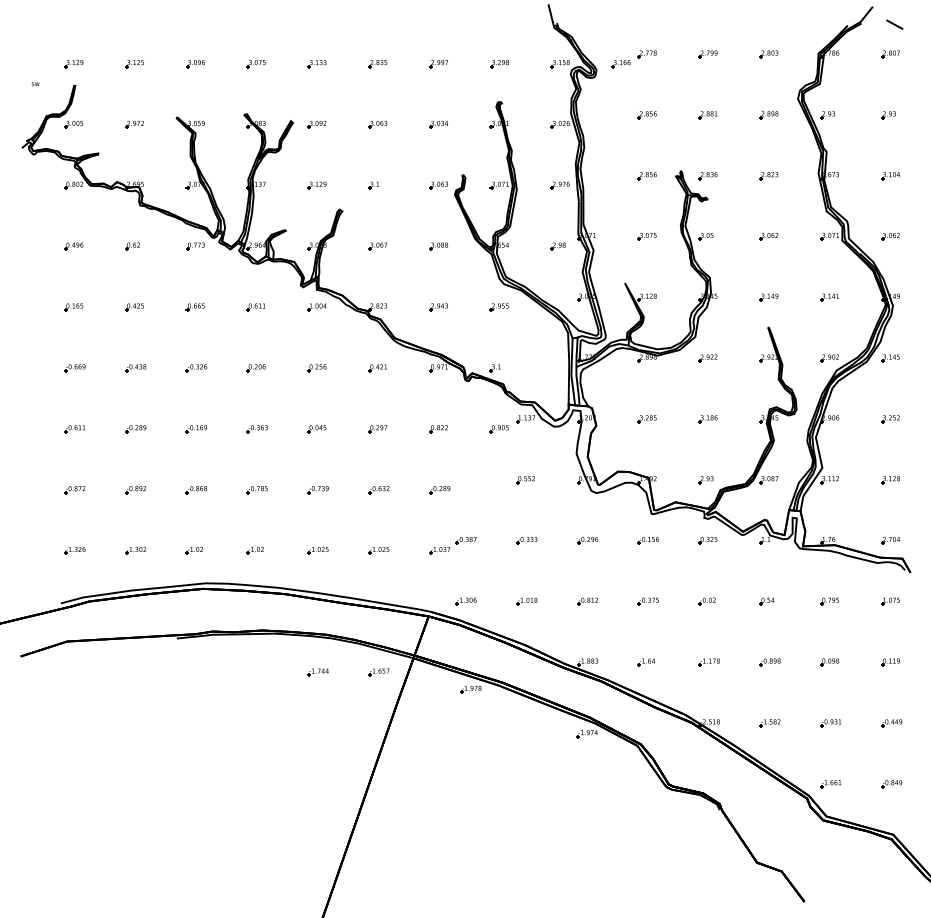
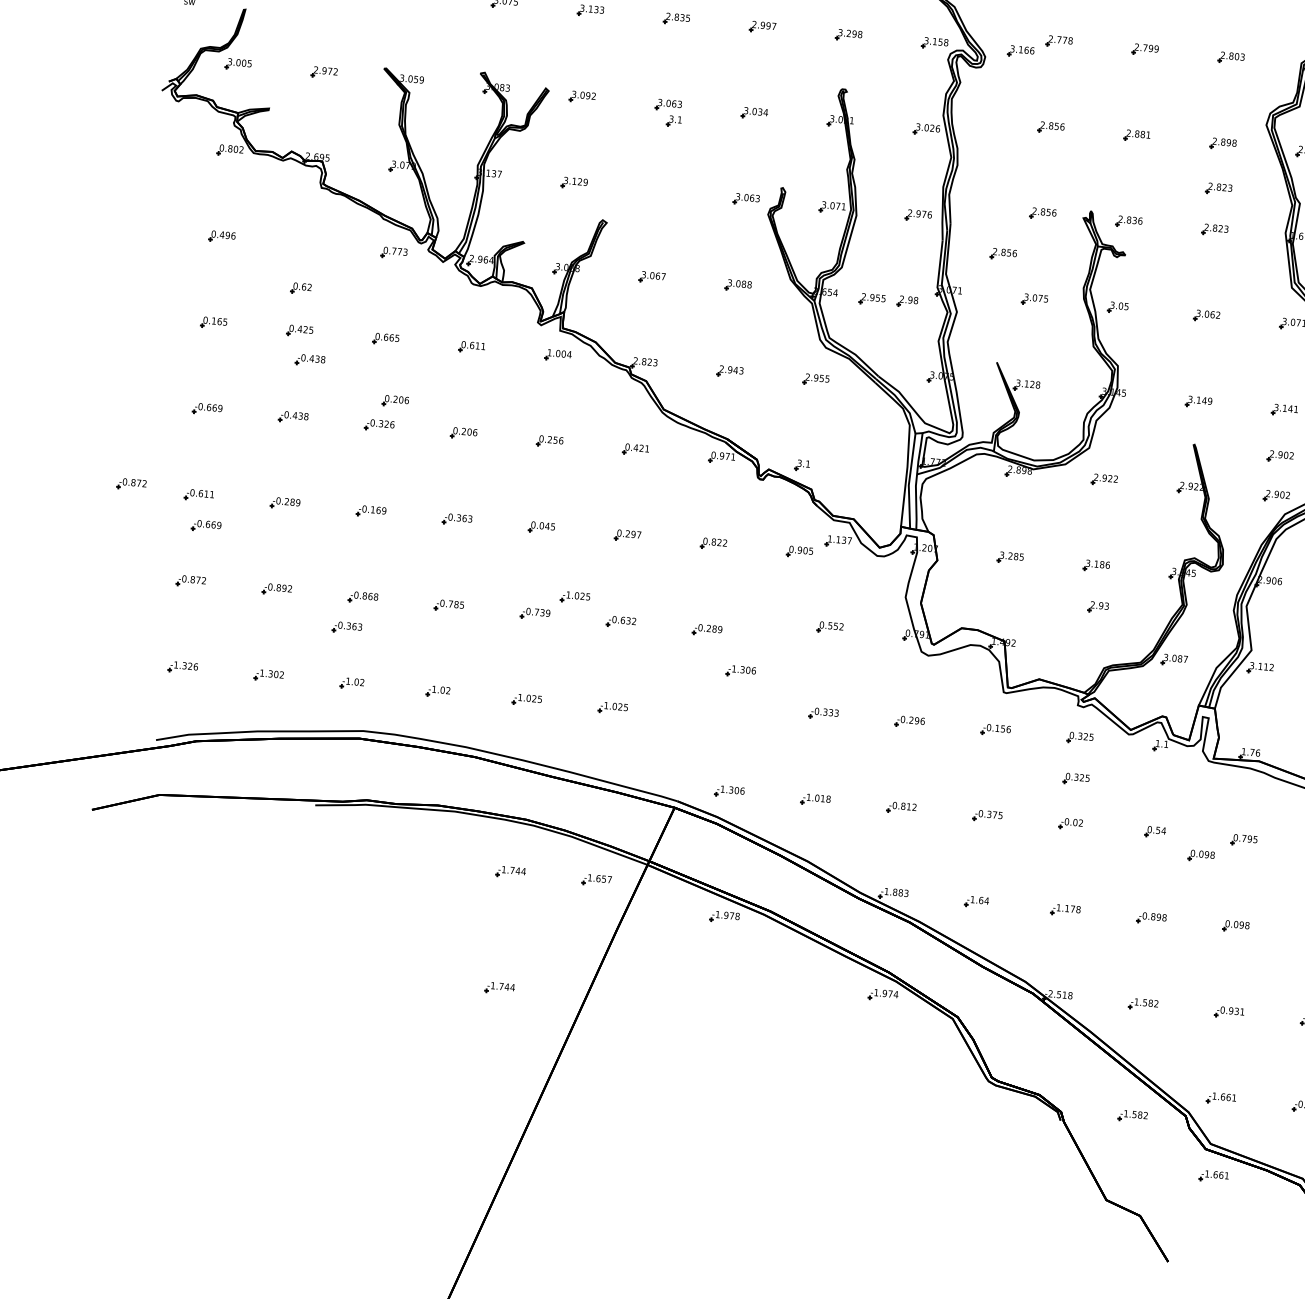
part: (768, 147) -> (1218, 189), added
part: (373, 185) -> (673, 121), moved
part: (621, 207) -> (1002, 254), added
part: (132, 246) -> (300, 288), moved
part: (532, 247) -> (870, 299), added
part: (143, 327) -> (309, 360), added
part: (829, 330) -> (1280, 456), added
part: (205, 350) -> (394, 401), added
part: (26, 426) -> (130, 485), added
part: (81, 450) -> (205, 526), added
part: (344, 475) -> (574, 597), added
part: (705, 480) -> (1097, 607), moved
part: (186, 512) -> (345, 628), added
part: (465, 516) -> (740, 671), added
part: (452, 545) -> (717, 710), removed
part: (707, 569) -> (1075, 778), added
part: (800, 615) -> (1200, 856), added
part: (317, 754) -> (498, 988), added
part: (769, 802) -> (1132, 1116), added
part: (830, 839) -> (1213, 1177), added

